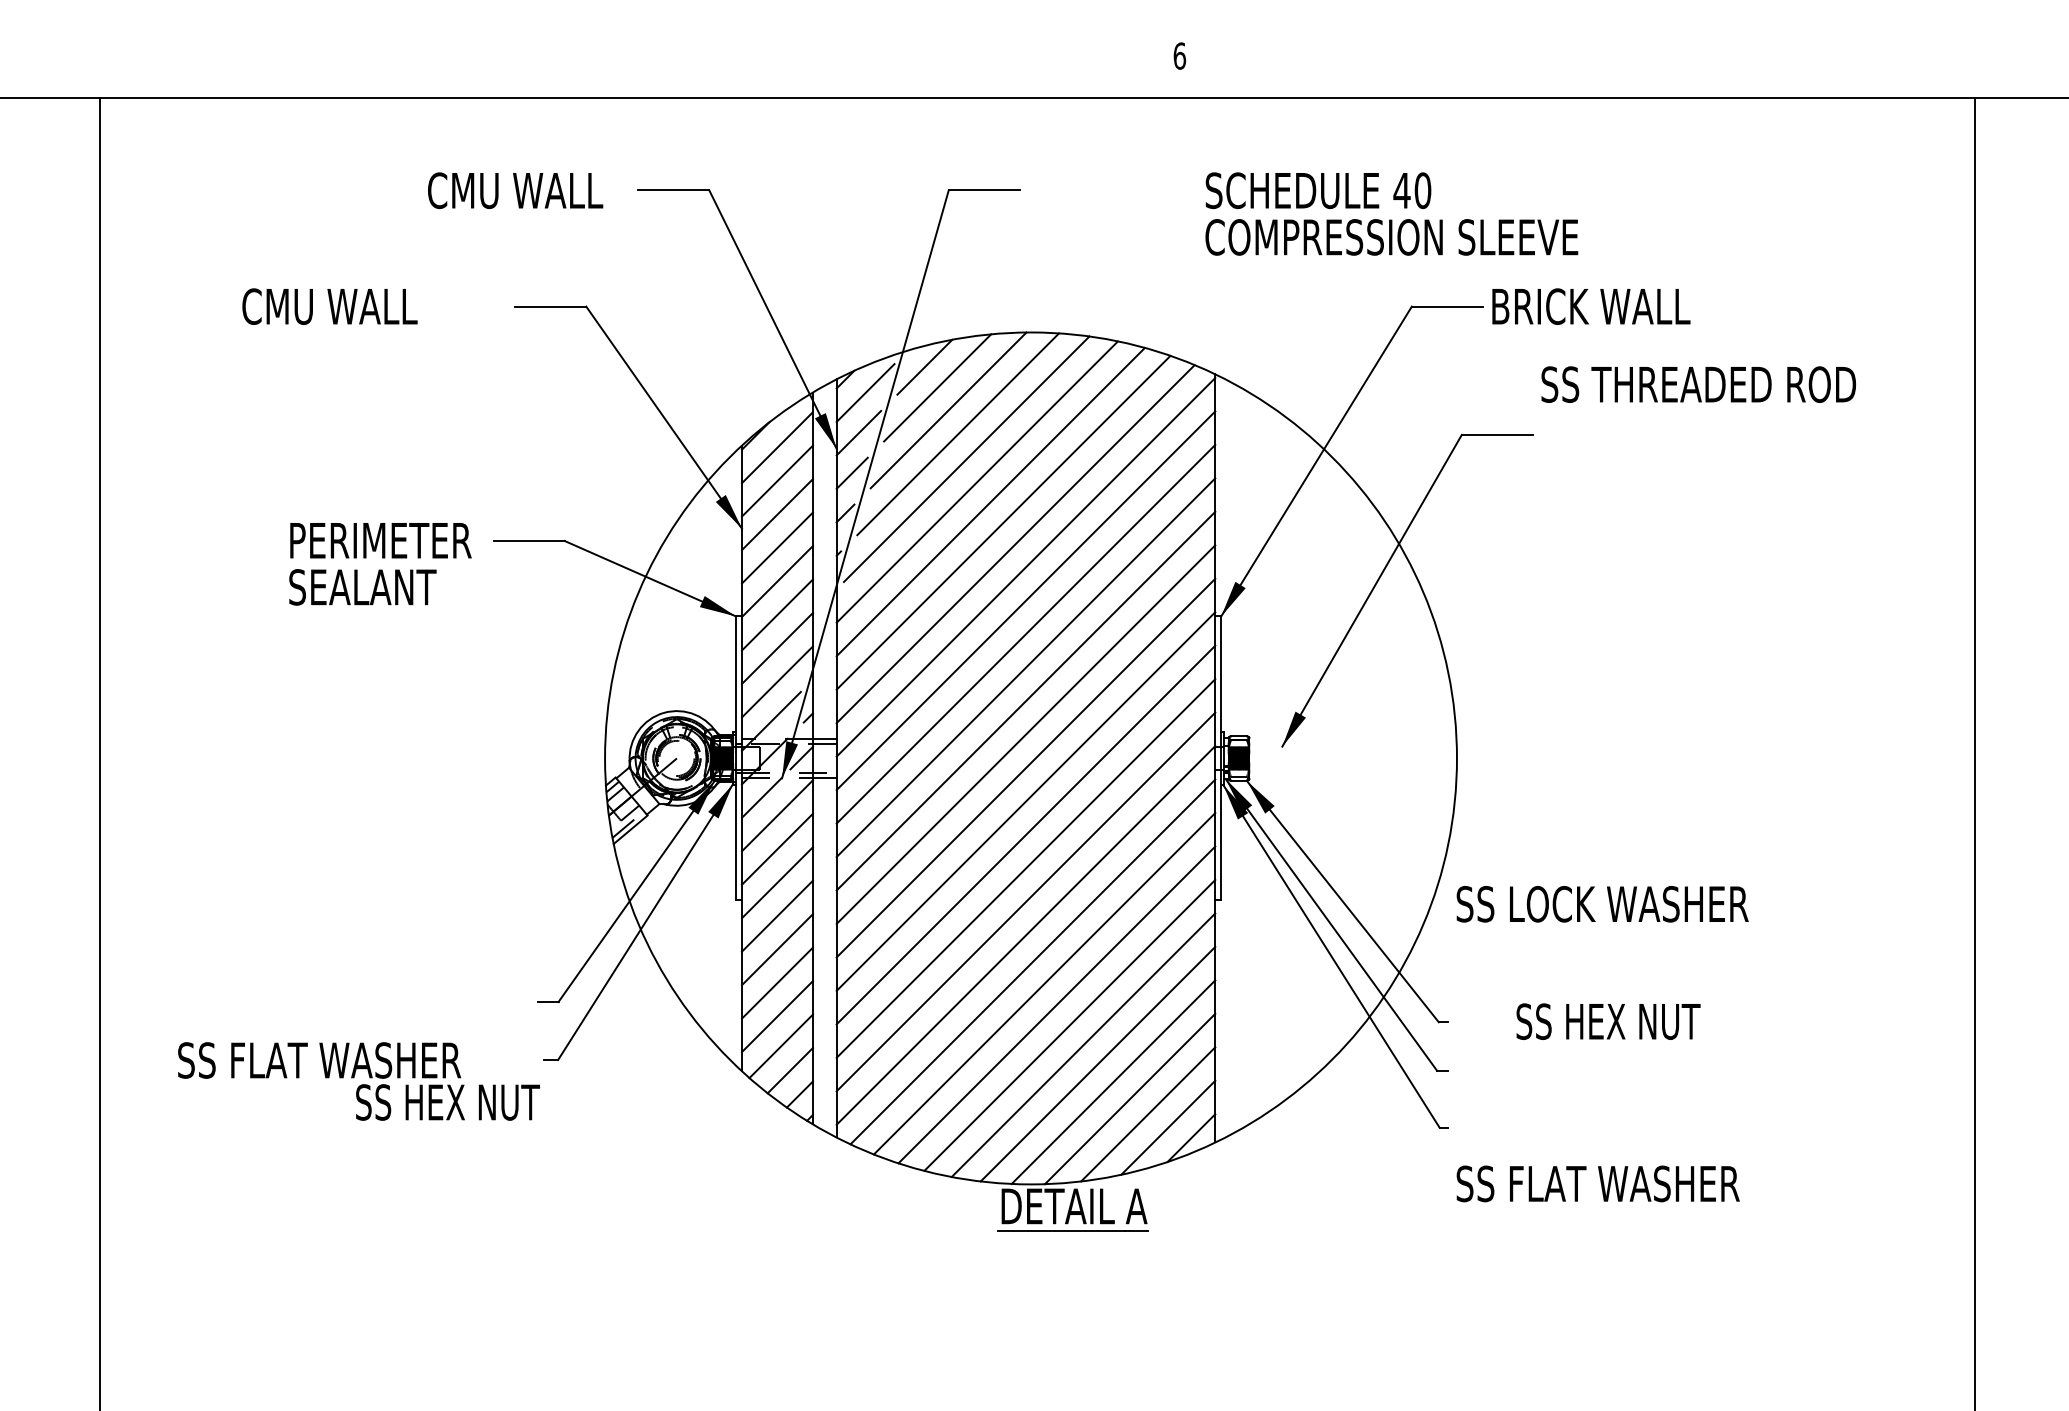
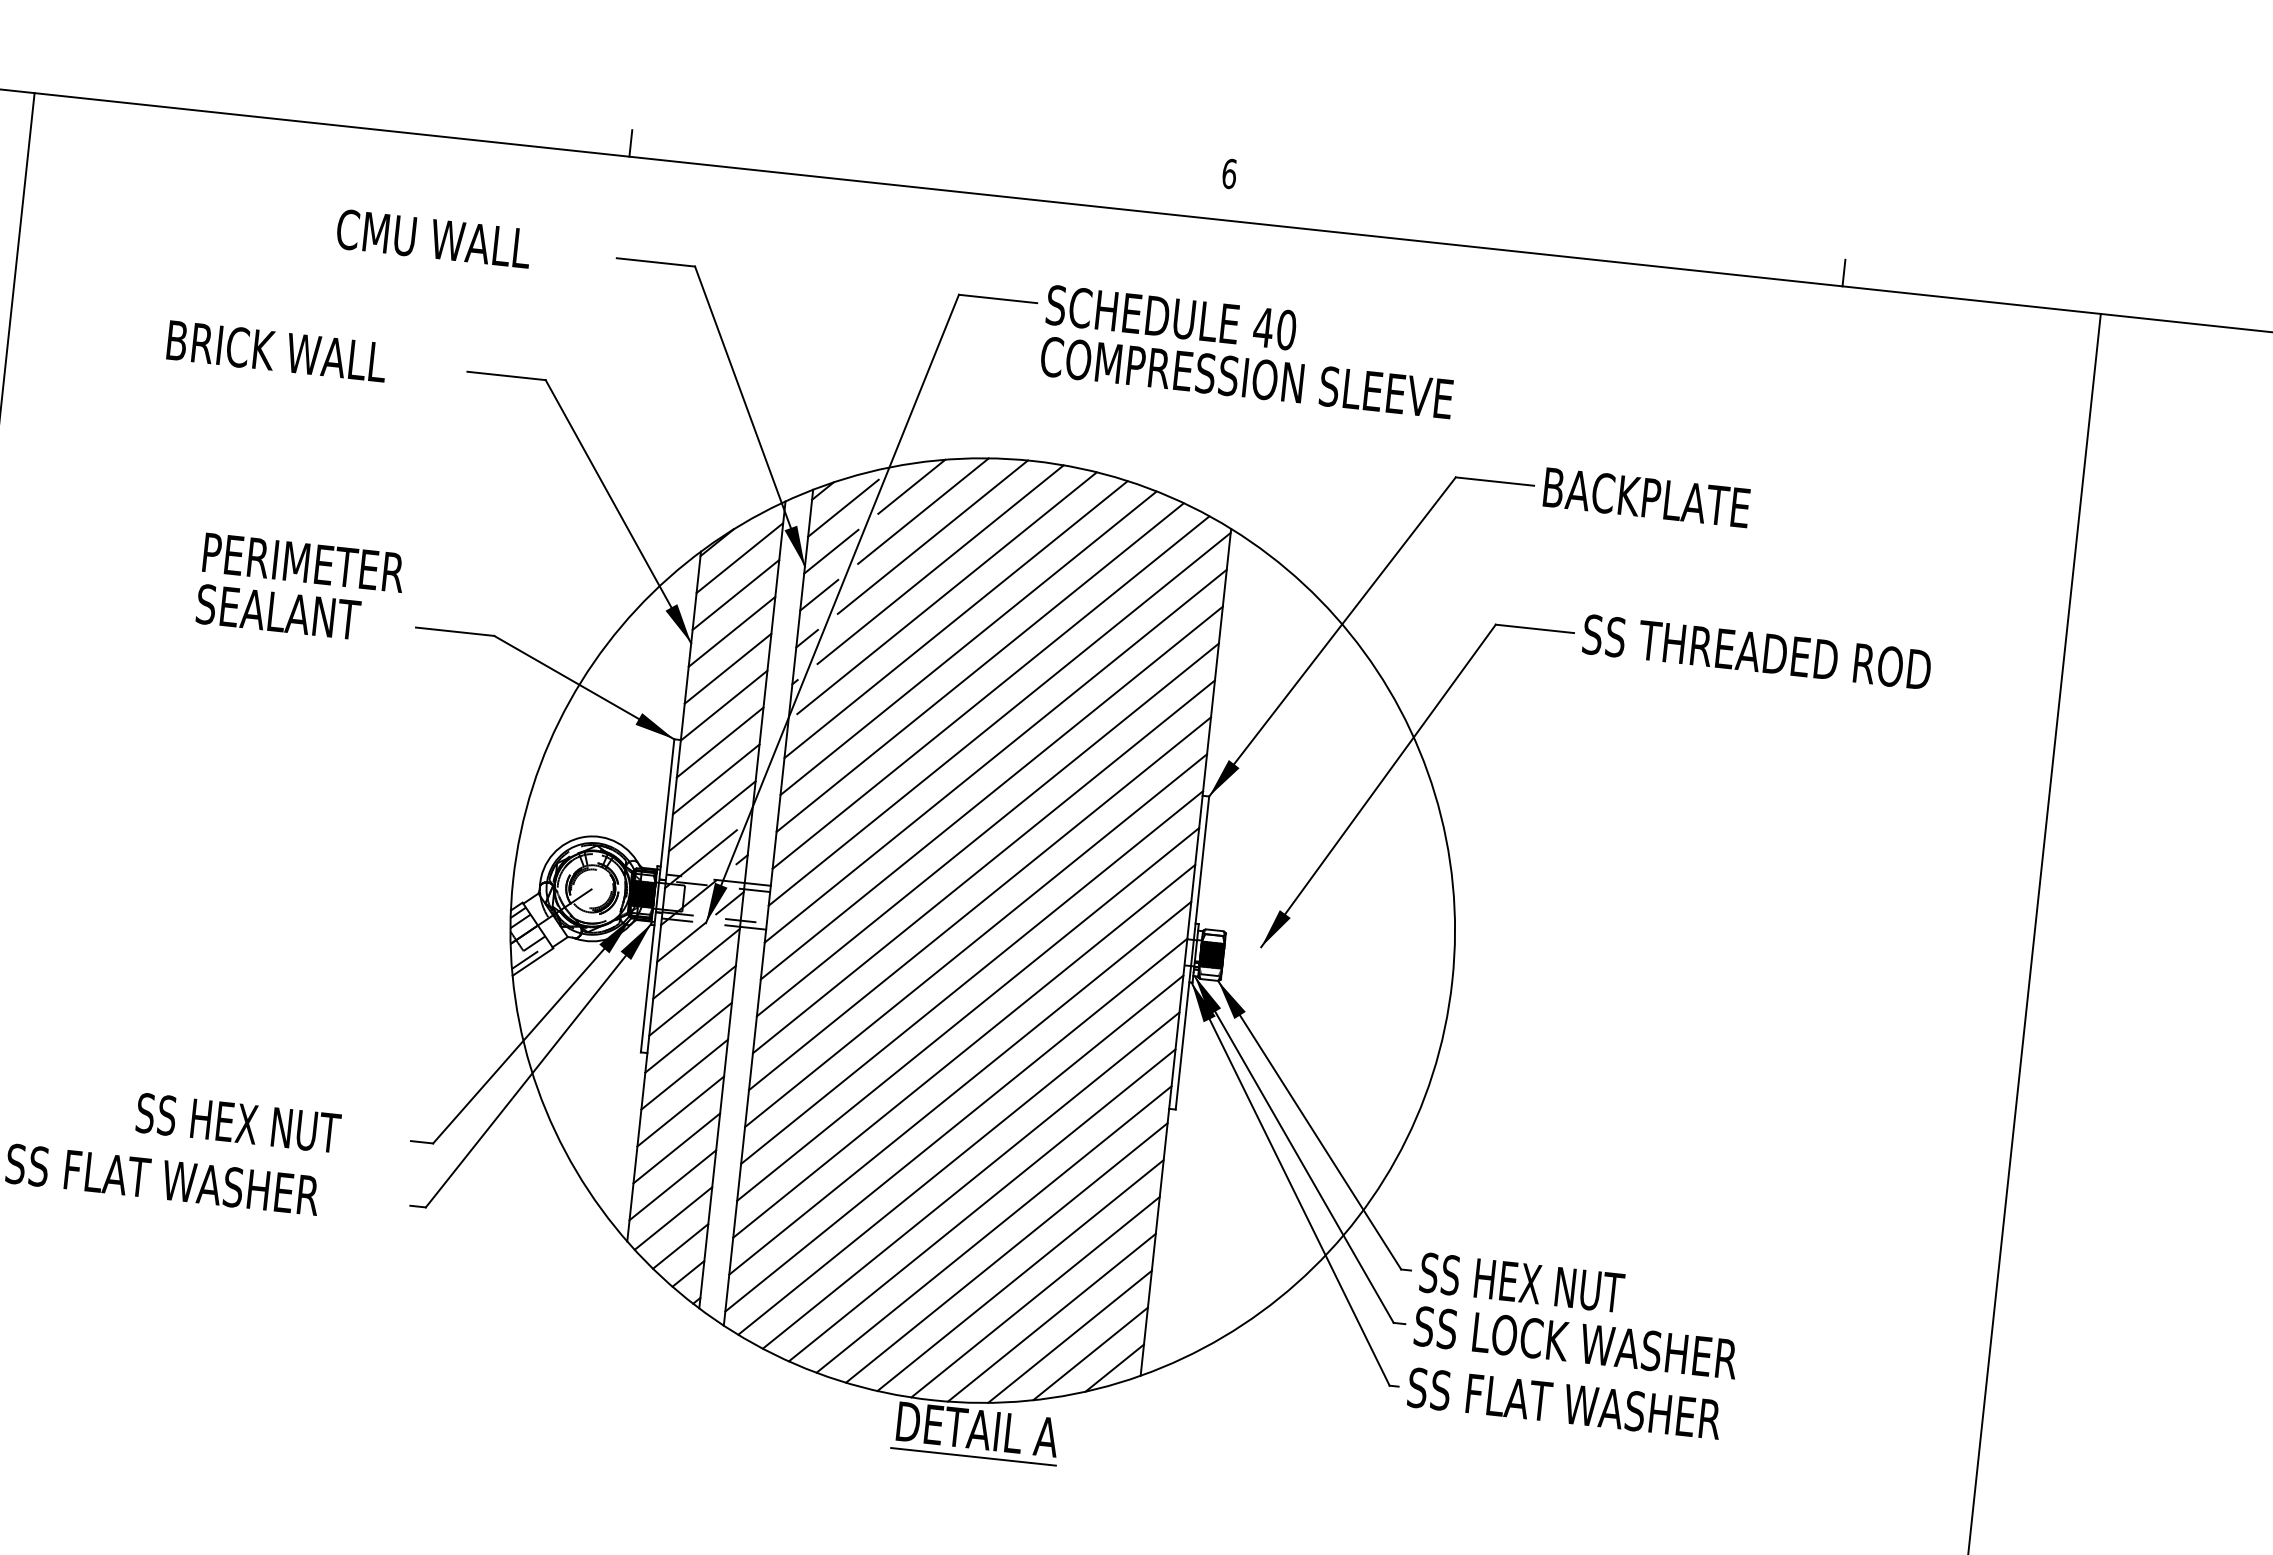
line: (639, 86) -> (630, 143), added
line: (1740, 86) -> (1844, 273), added
text: (515, 190) -> (433, 238), moved
text: (1391, 213) -> (1249, 351), moved
text: (341, 306) -> (275, 351), CMU WALL -> BRICK WALL
text: (1601, 306) -> (1664, 499), BRICK WALL -> BACKPLATE
text: (1698, 384) -> (1756, 652), moved
text: (380, 564) -> (300, 589), moved
text: (1602, 904) -> (1575, 1343), moved
text: (1608, 1021) -> (1522, 1282), moved
text: (447, 1102) -> (237, 1123), moved
text: (1597, 1183) -> (1563, 1403), moved

